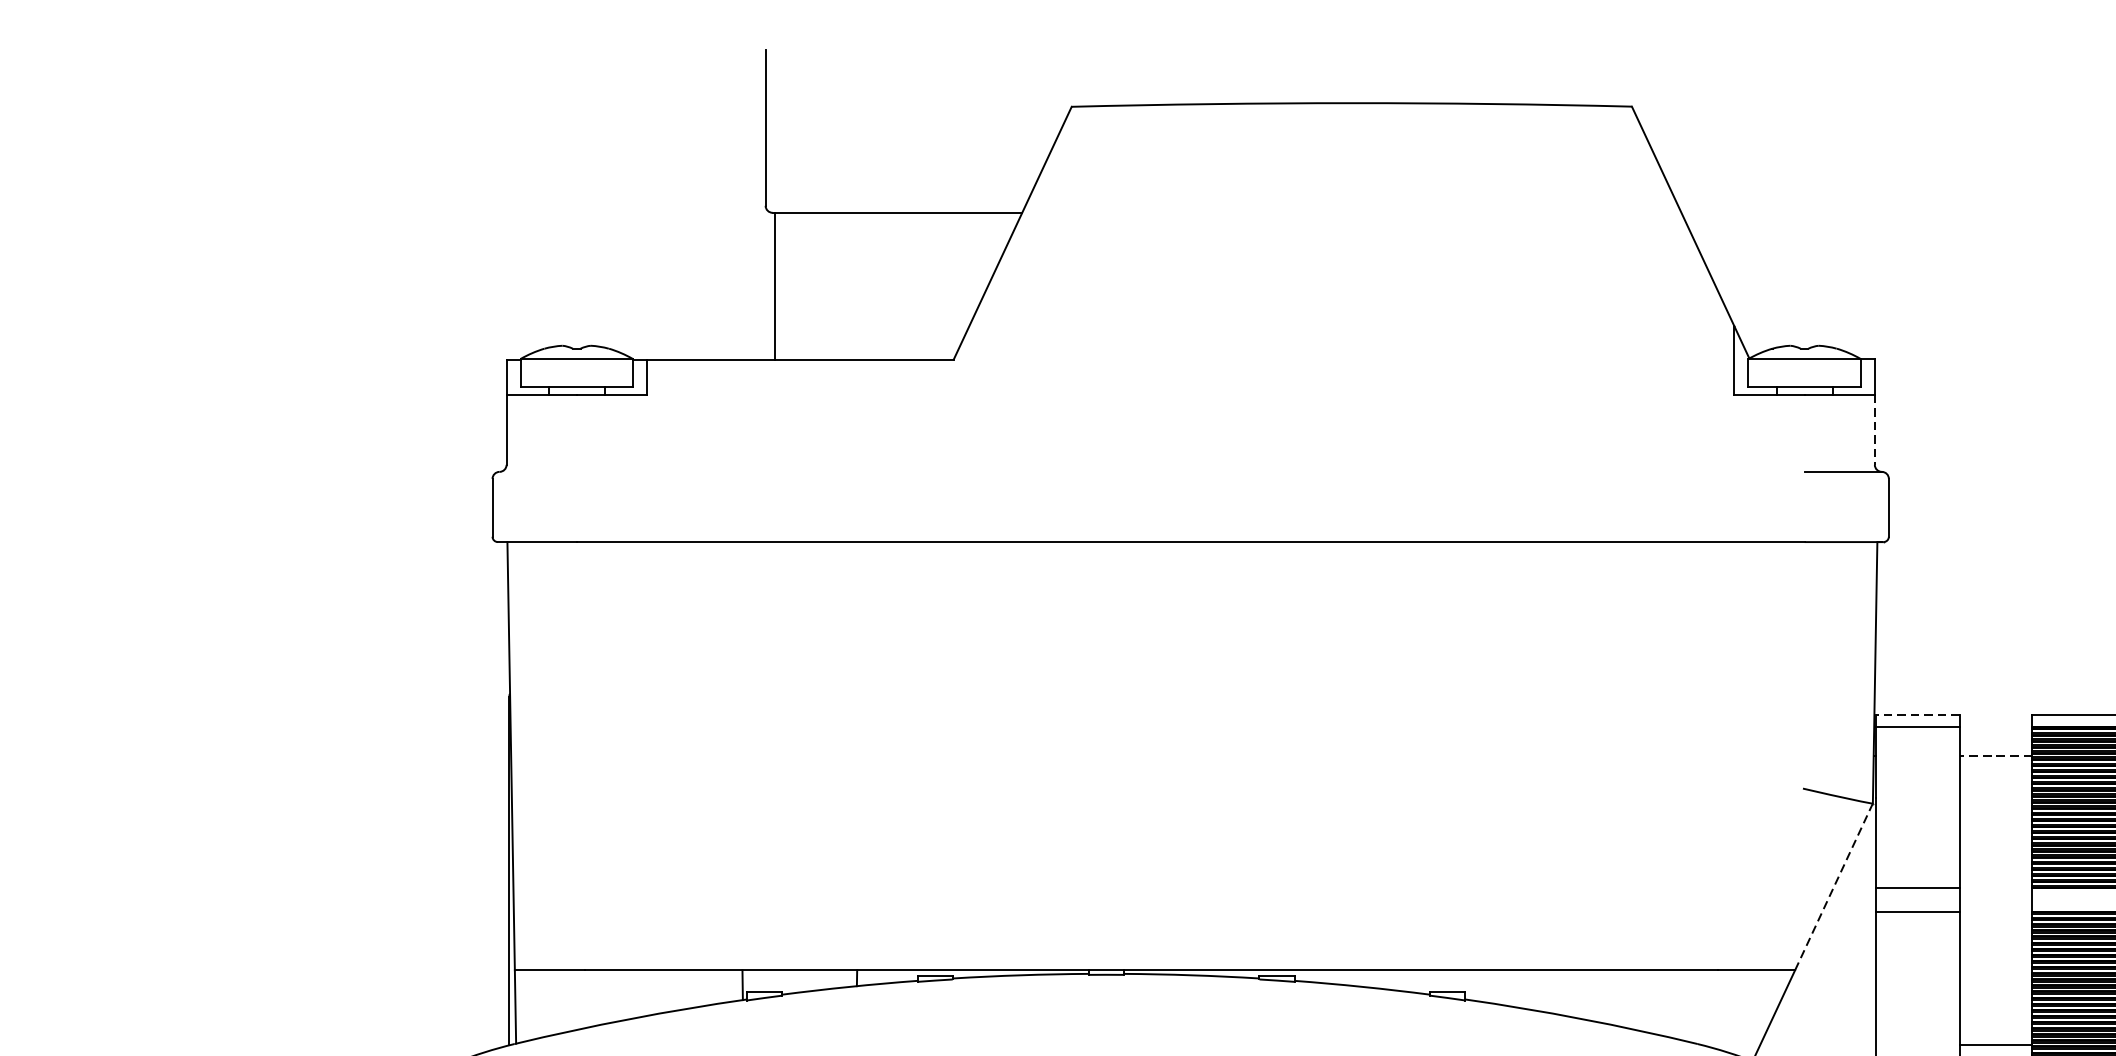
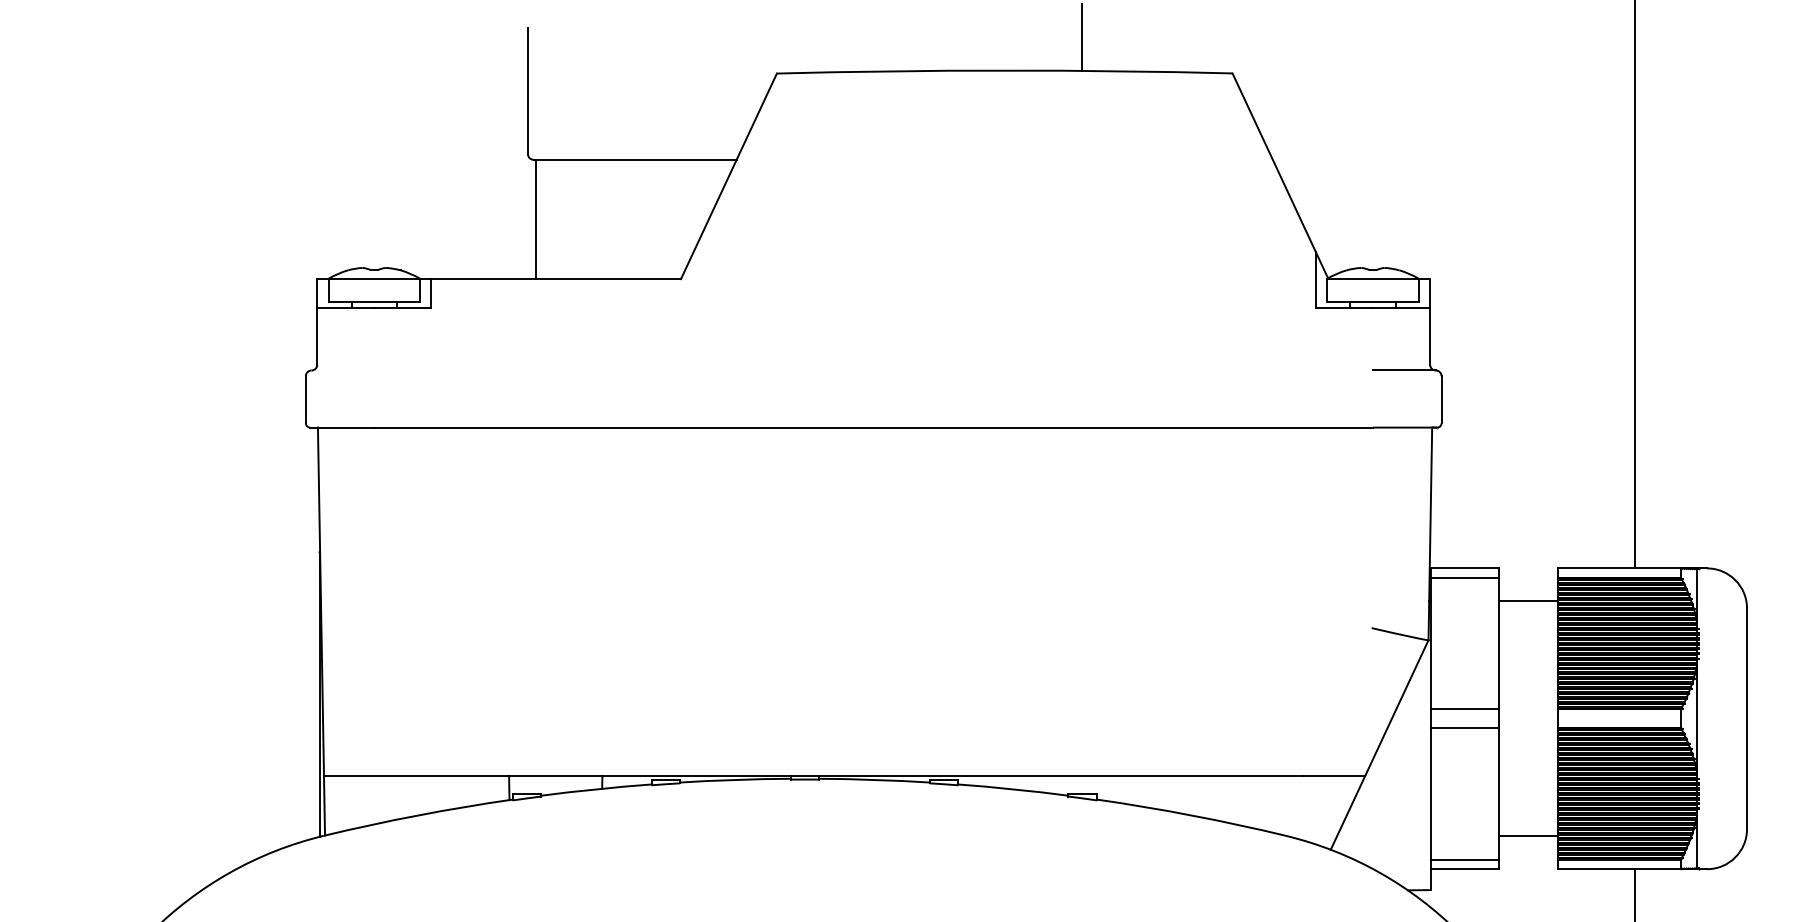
line: (1446, 62) -> (1081, 37), added
line: (1875, 430) -> (1430, 336), dashed -> solid
line: (1917, 715) -> (1464, 568), dashed -> solid
line: (1995, 755) -> (1528, 601), dashed -> solid
line: (1833, 887) -> (1396, 708), dashed -> solid

